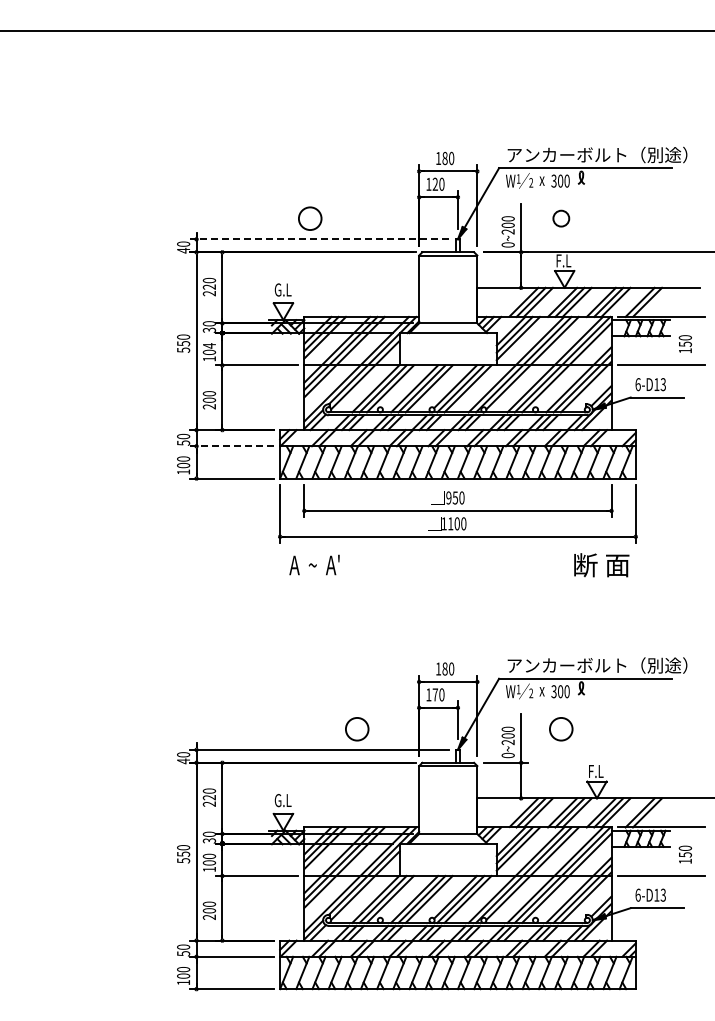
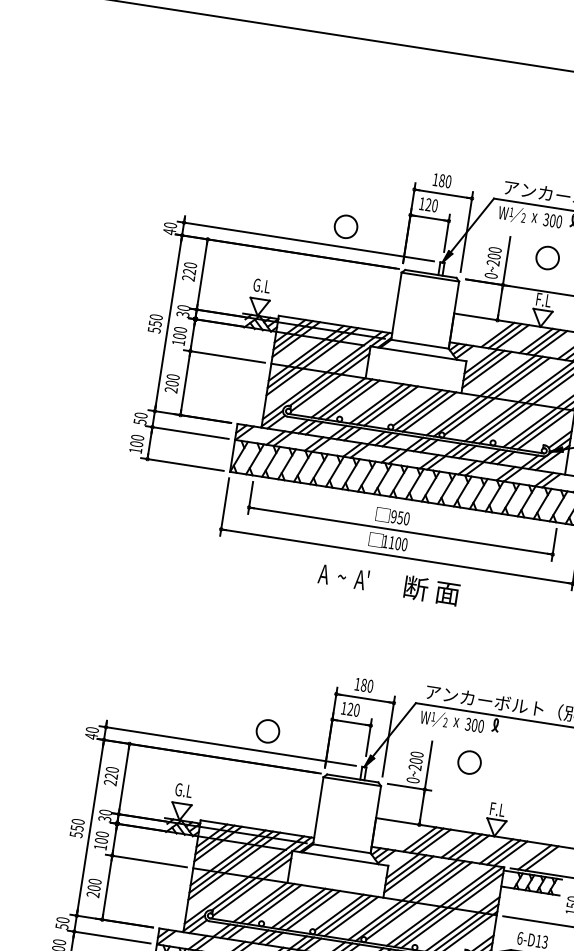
circle: (310, 218) -> (346, 226), moved
circle: (561, 218) -> (547, 257), size x1.43
line: (319, 239) -> (305, 241), dashed -> solid
text: (209, 345) -> (180, 329), 104 -> 100
line: (231, 446) -> (186, 432), dashed -> solid
text: (314, 564) -> (343, 576), moved
text: (601, 565) -> (431, 591), moved
text: (435, 694) -> (350, 709), 170 -> 120

